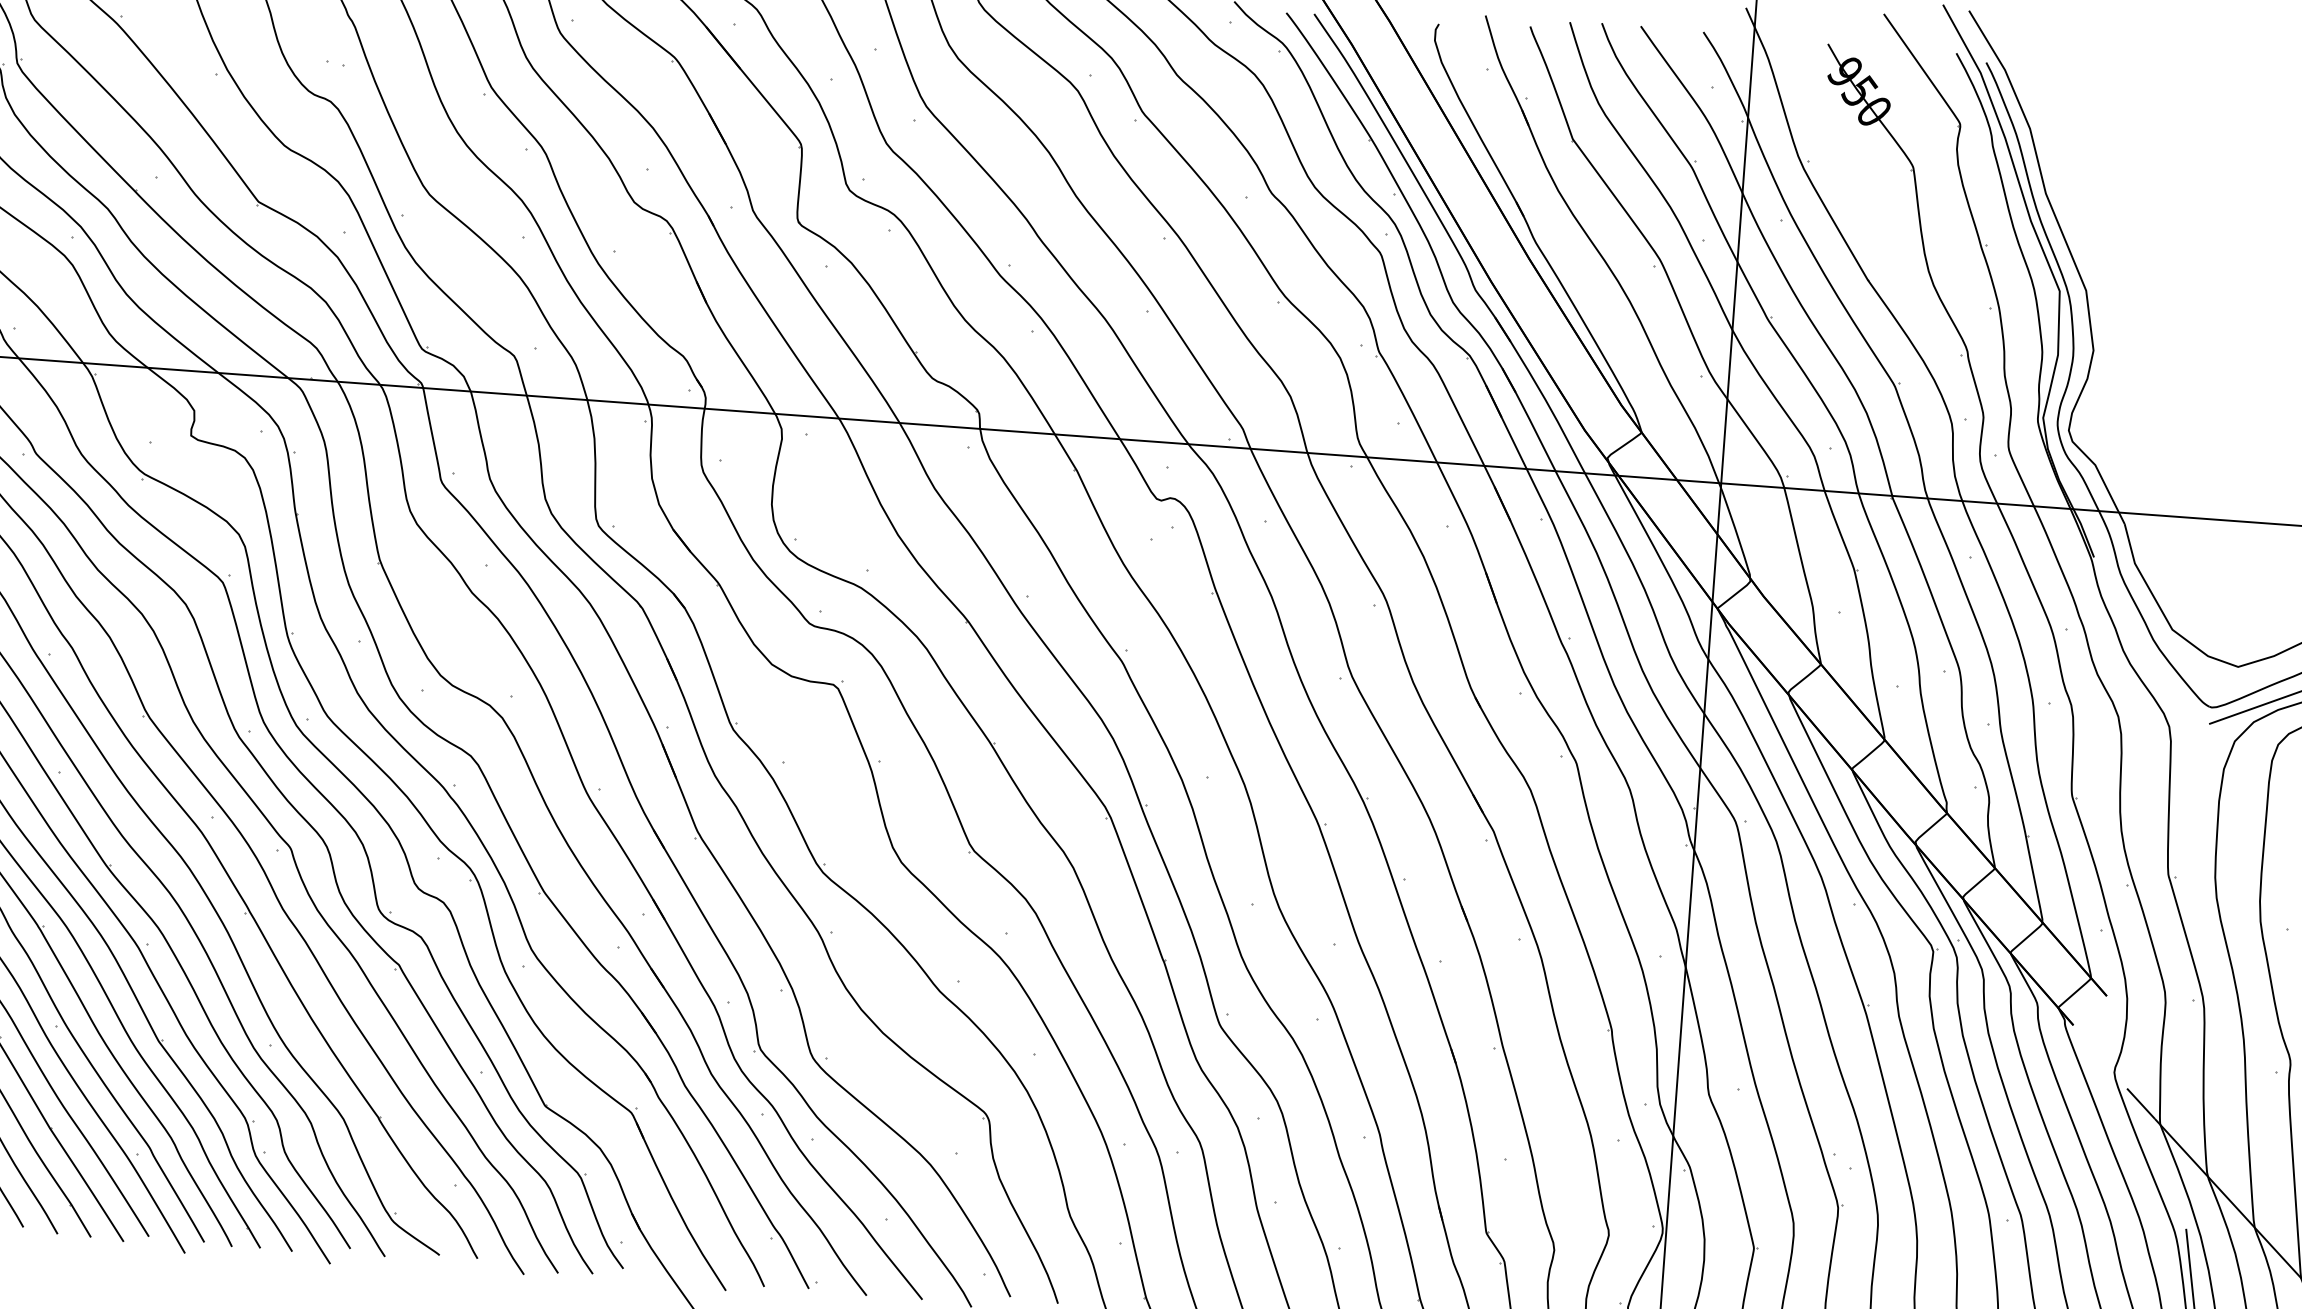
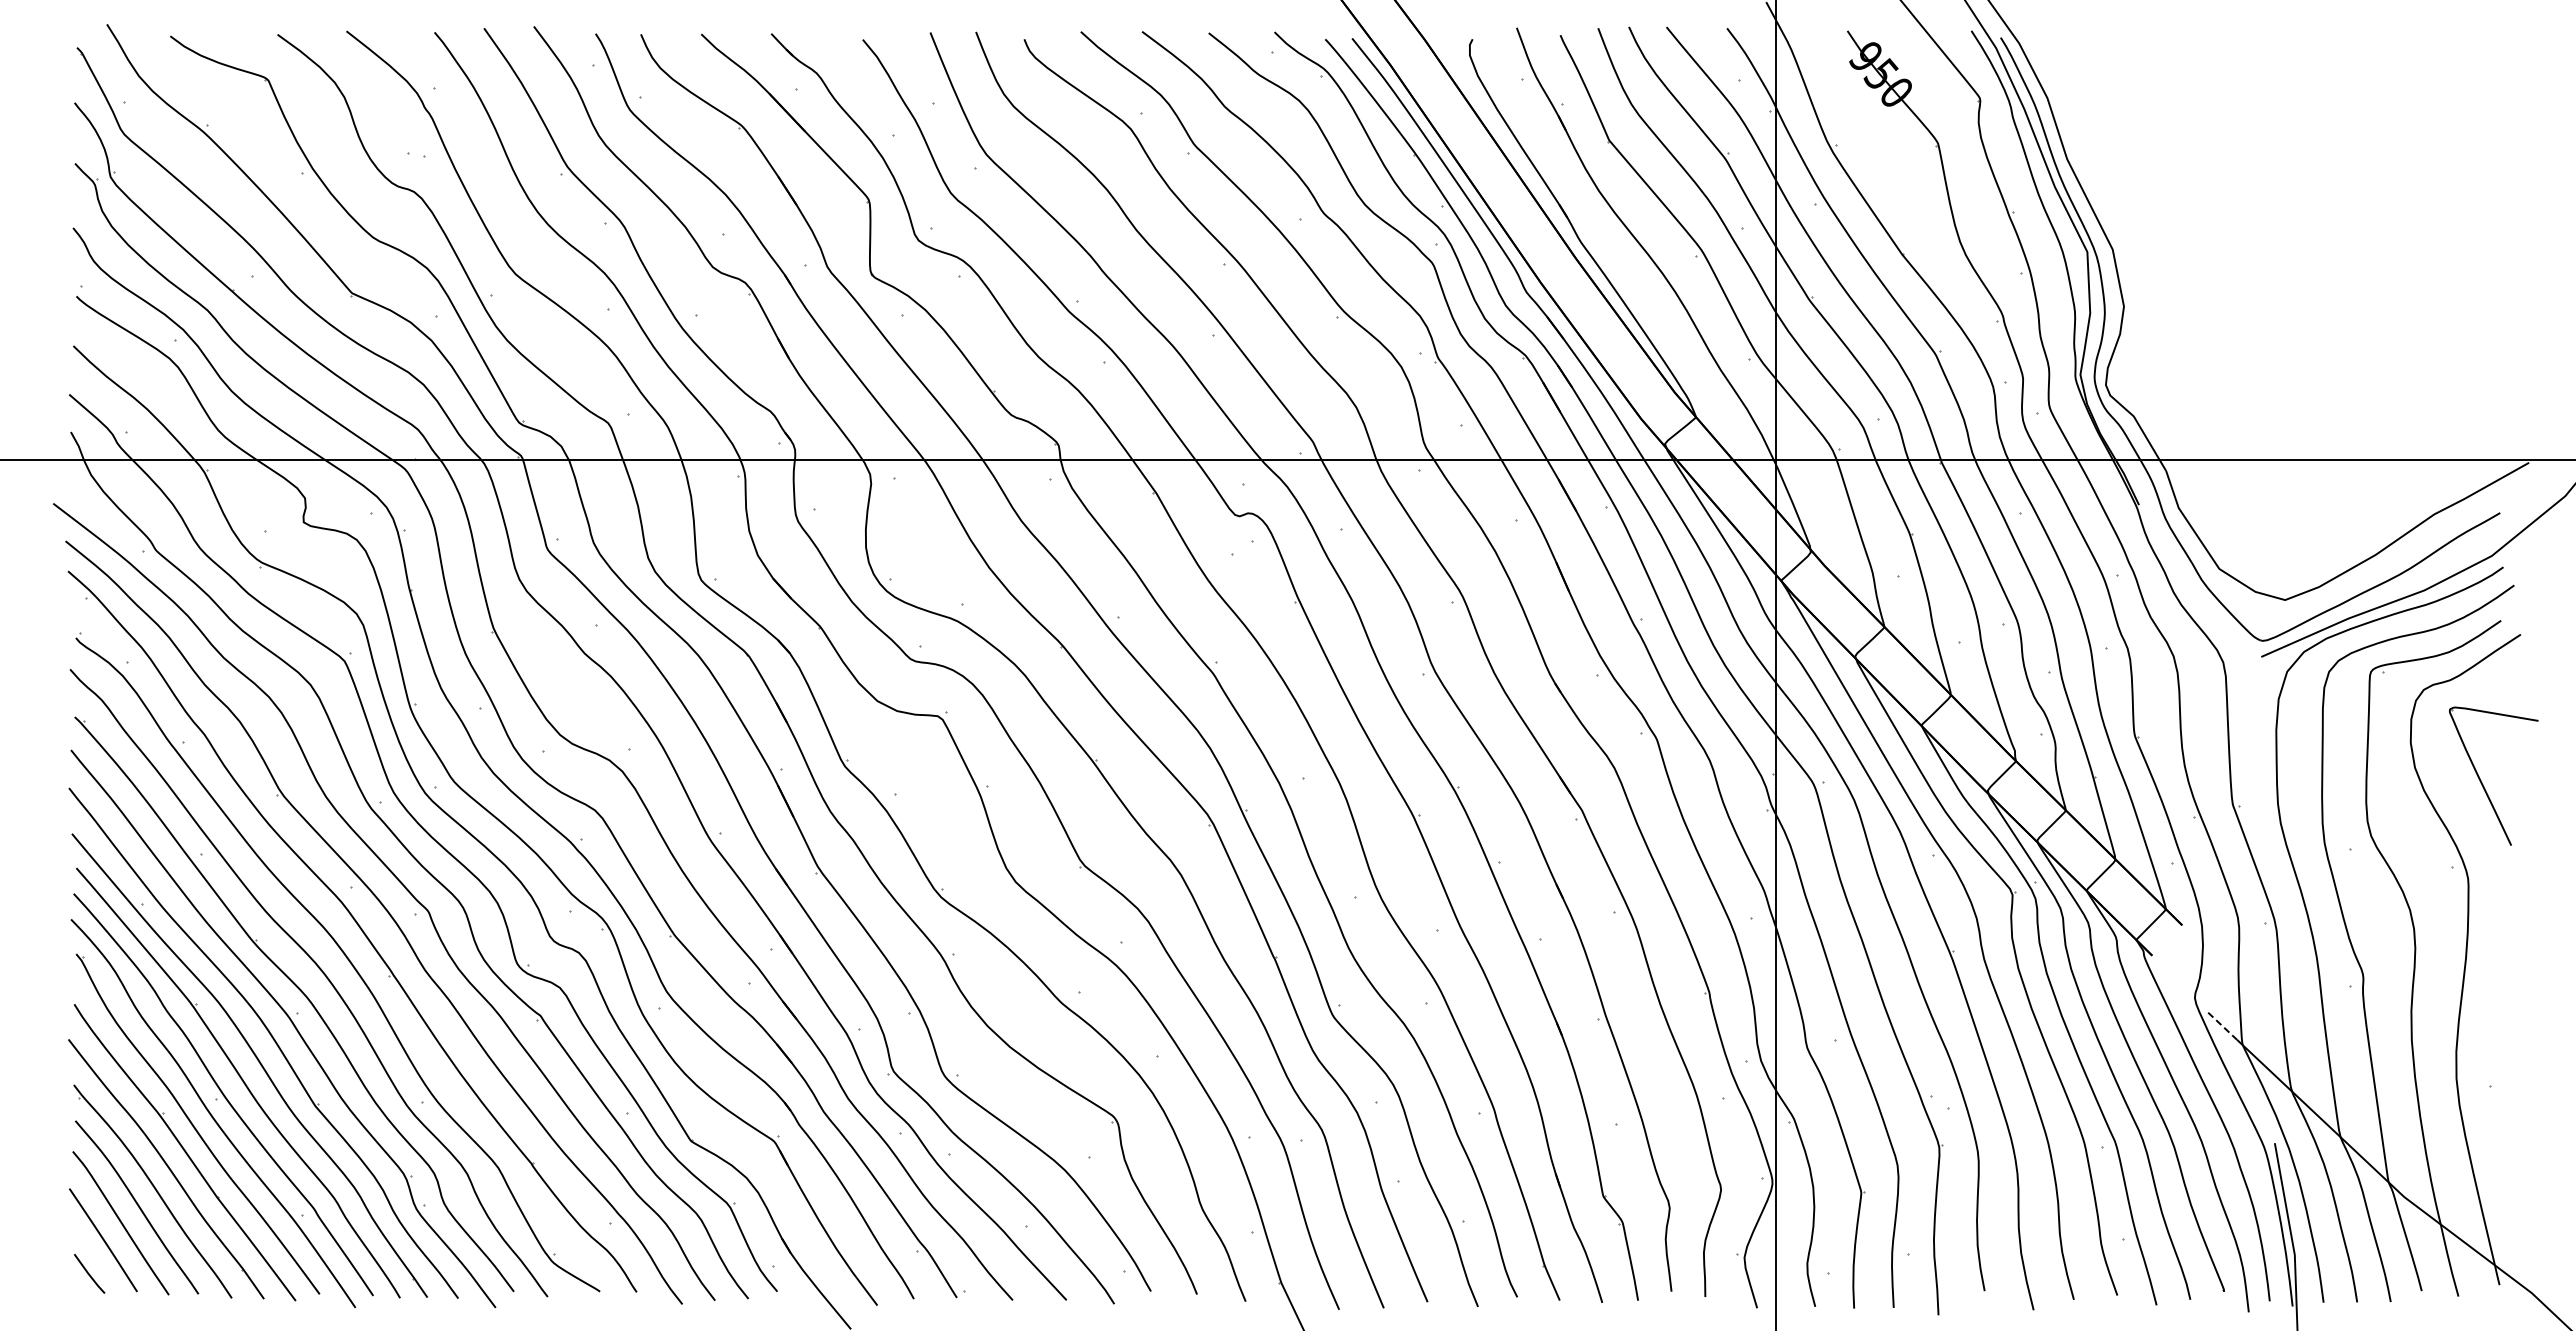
line: (2140, 1103) -> (2222, 1026), solid -> dashed

